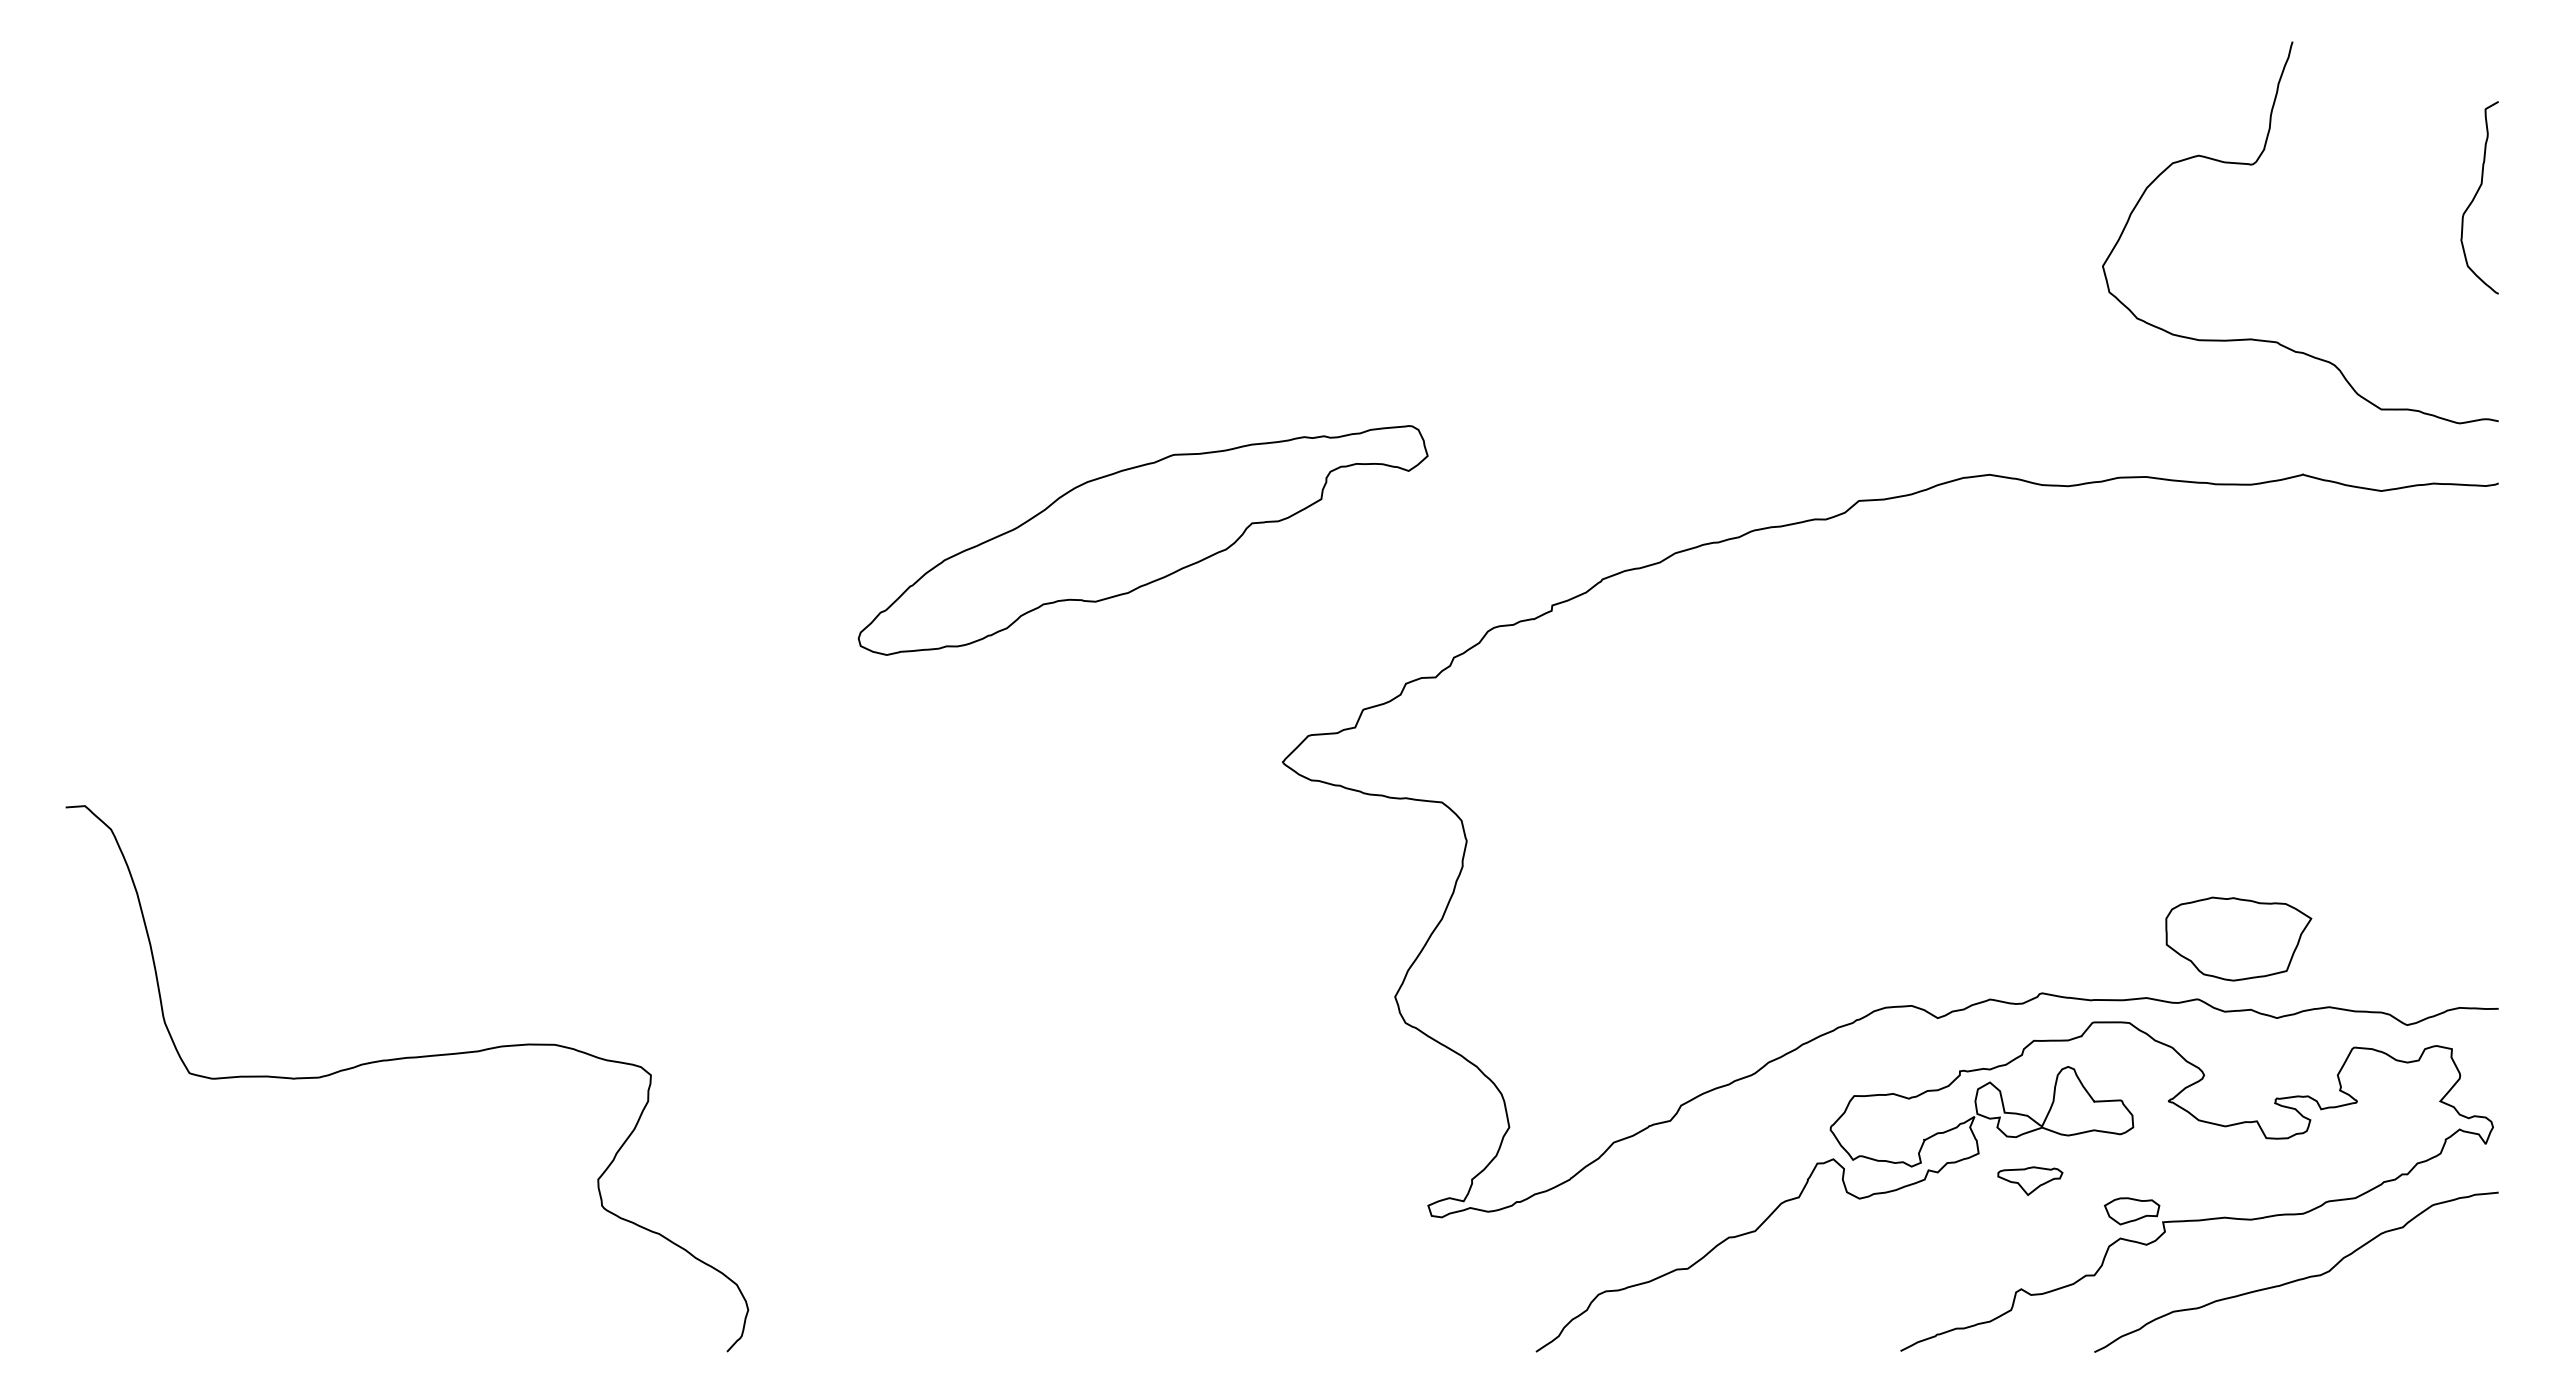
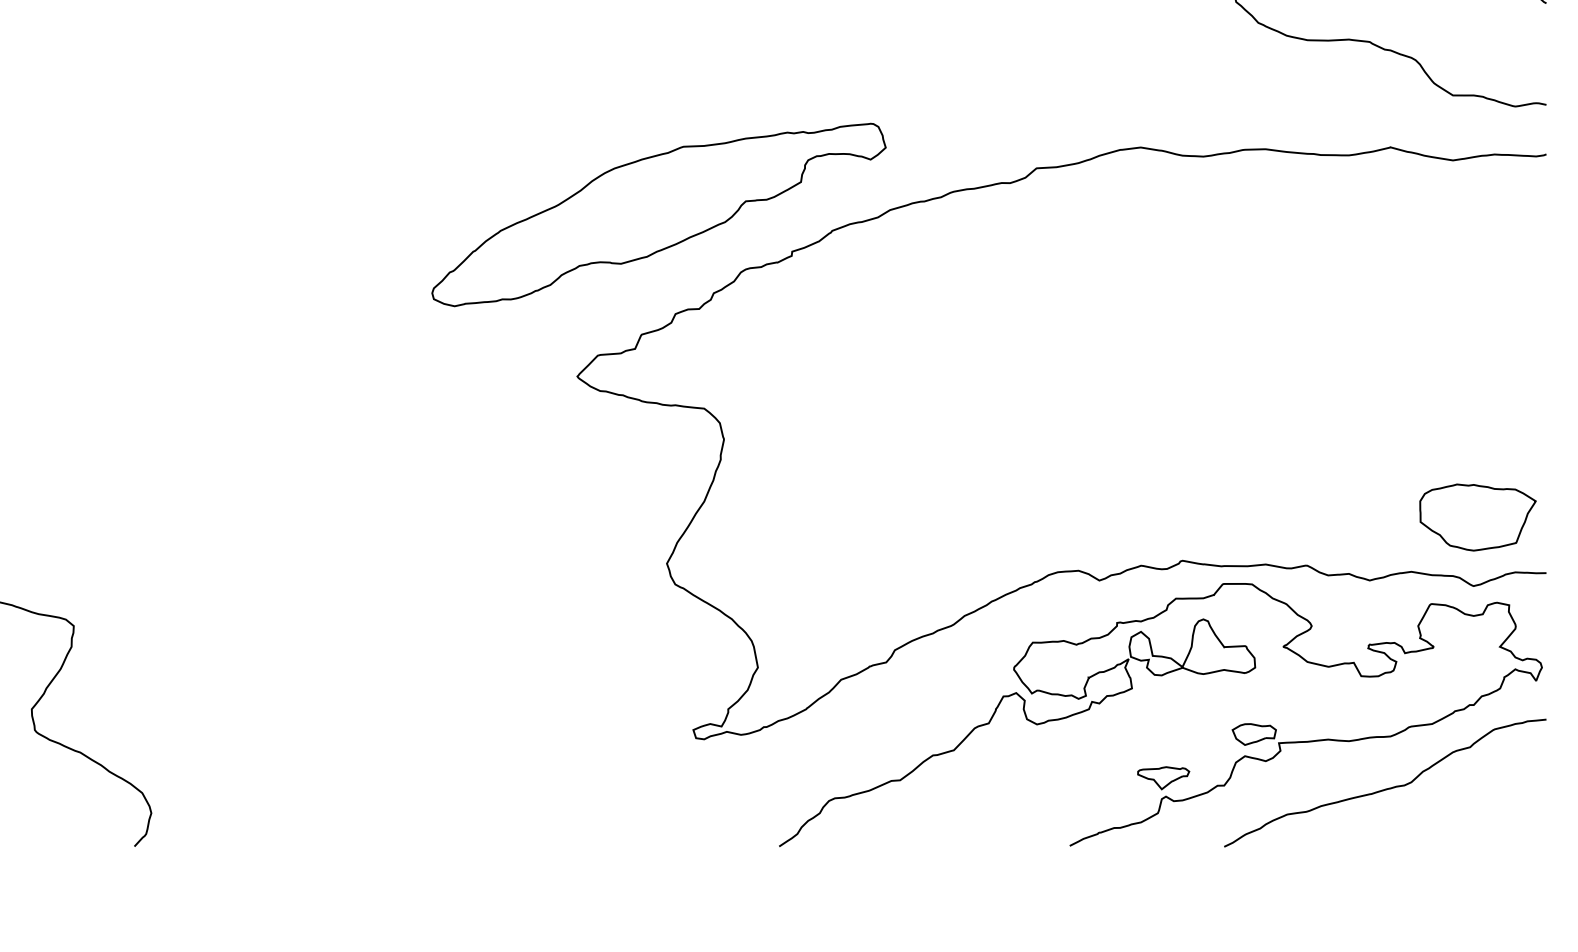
part: (1142, 540) -> (658, 215), moved
part: (2238, 938) -> (1477, 517), moved
part: (2030, 1180) -> (1163, 777), moved

